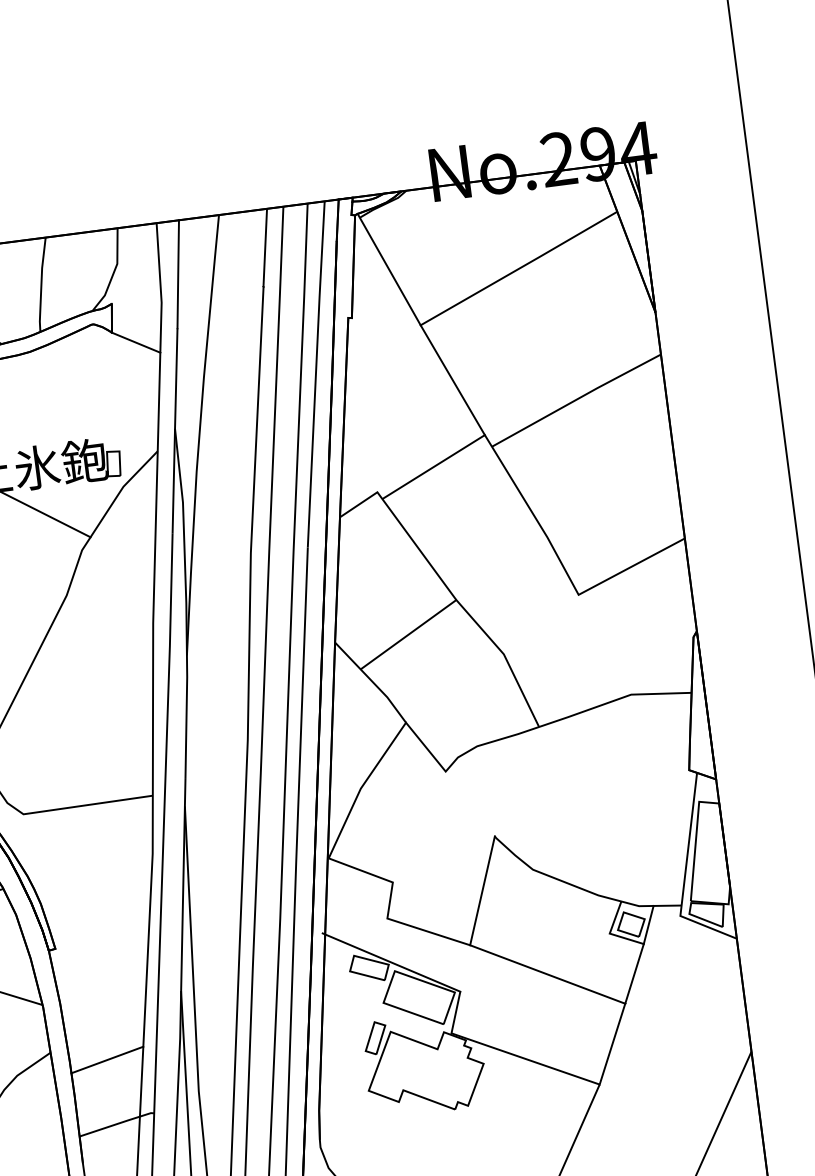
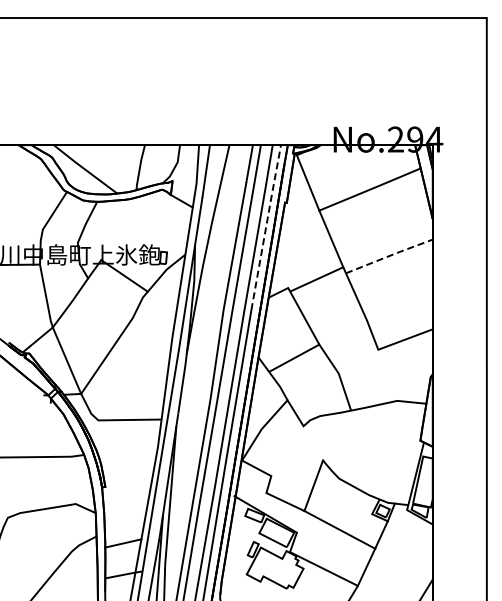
line: (316, 371) -> (266, 226), solid -> dashed
line: (576, 398) -> (389, 255), solid -> dashed

